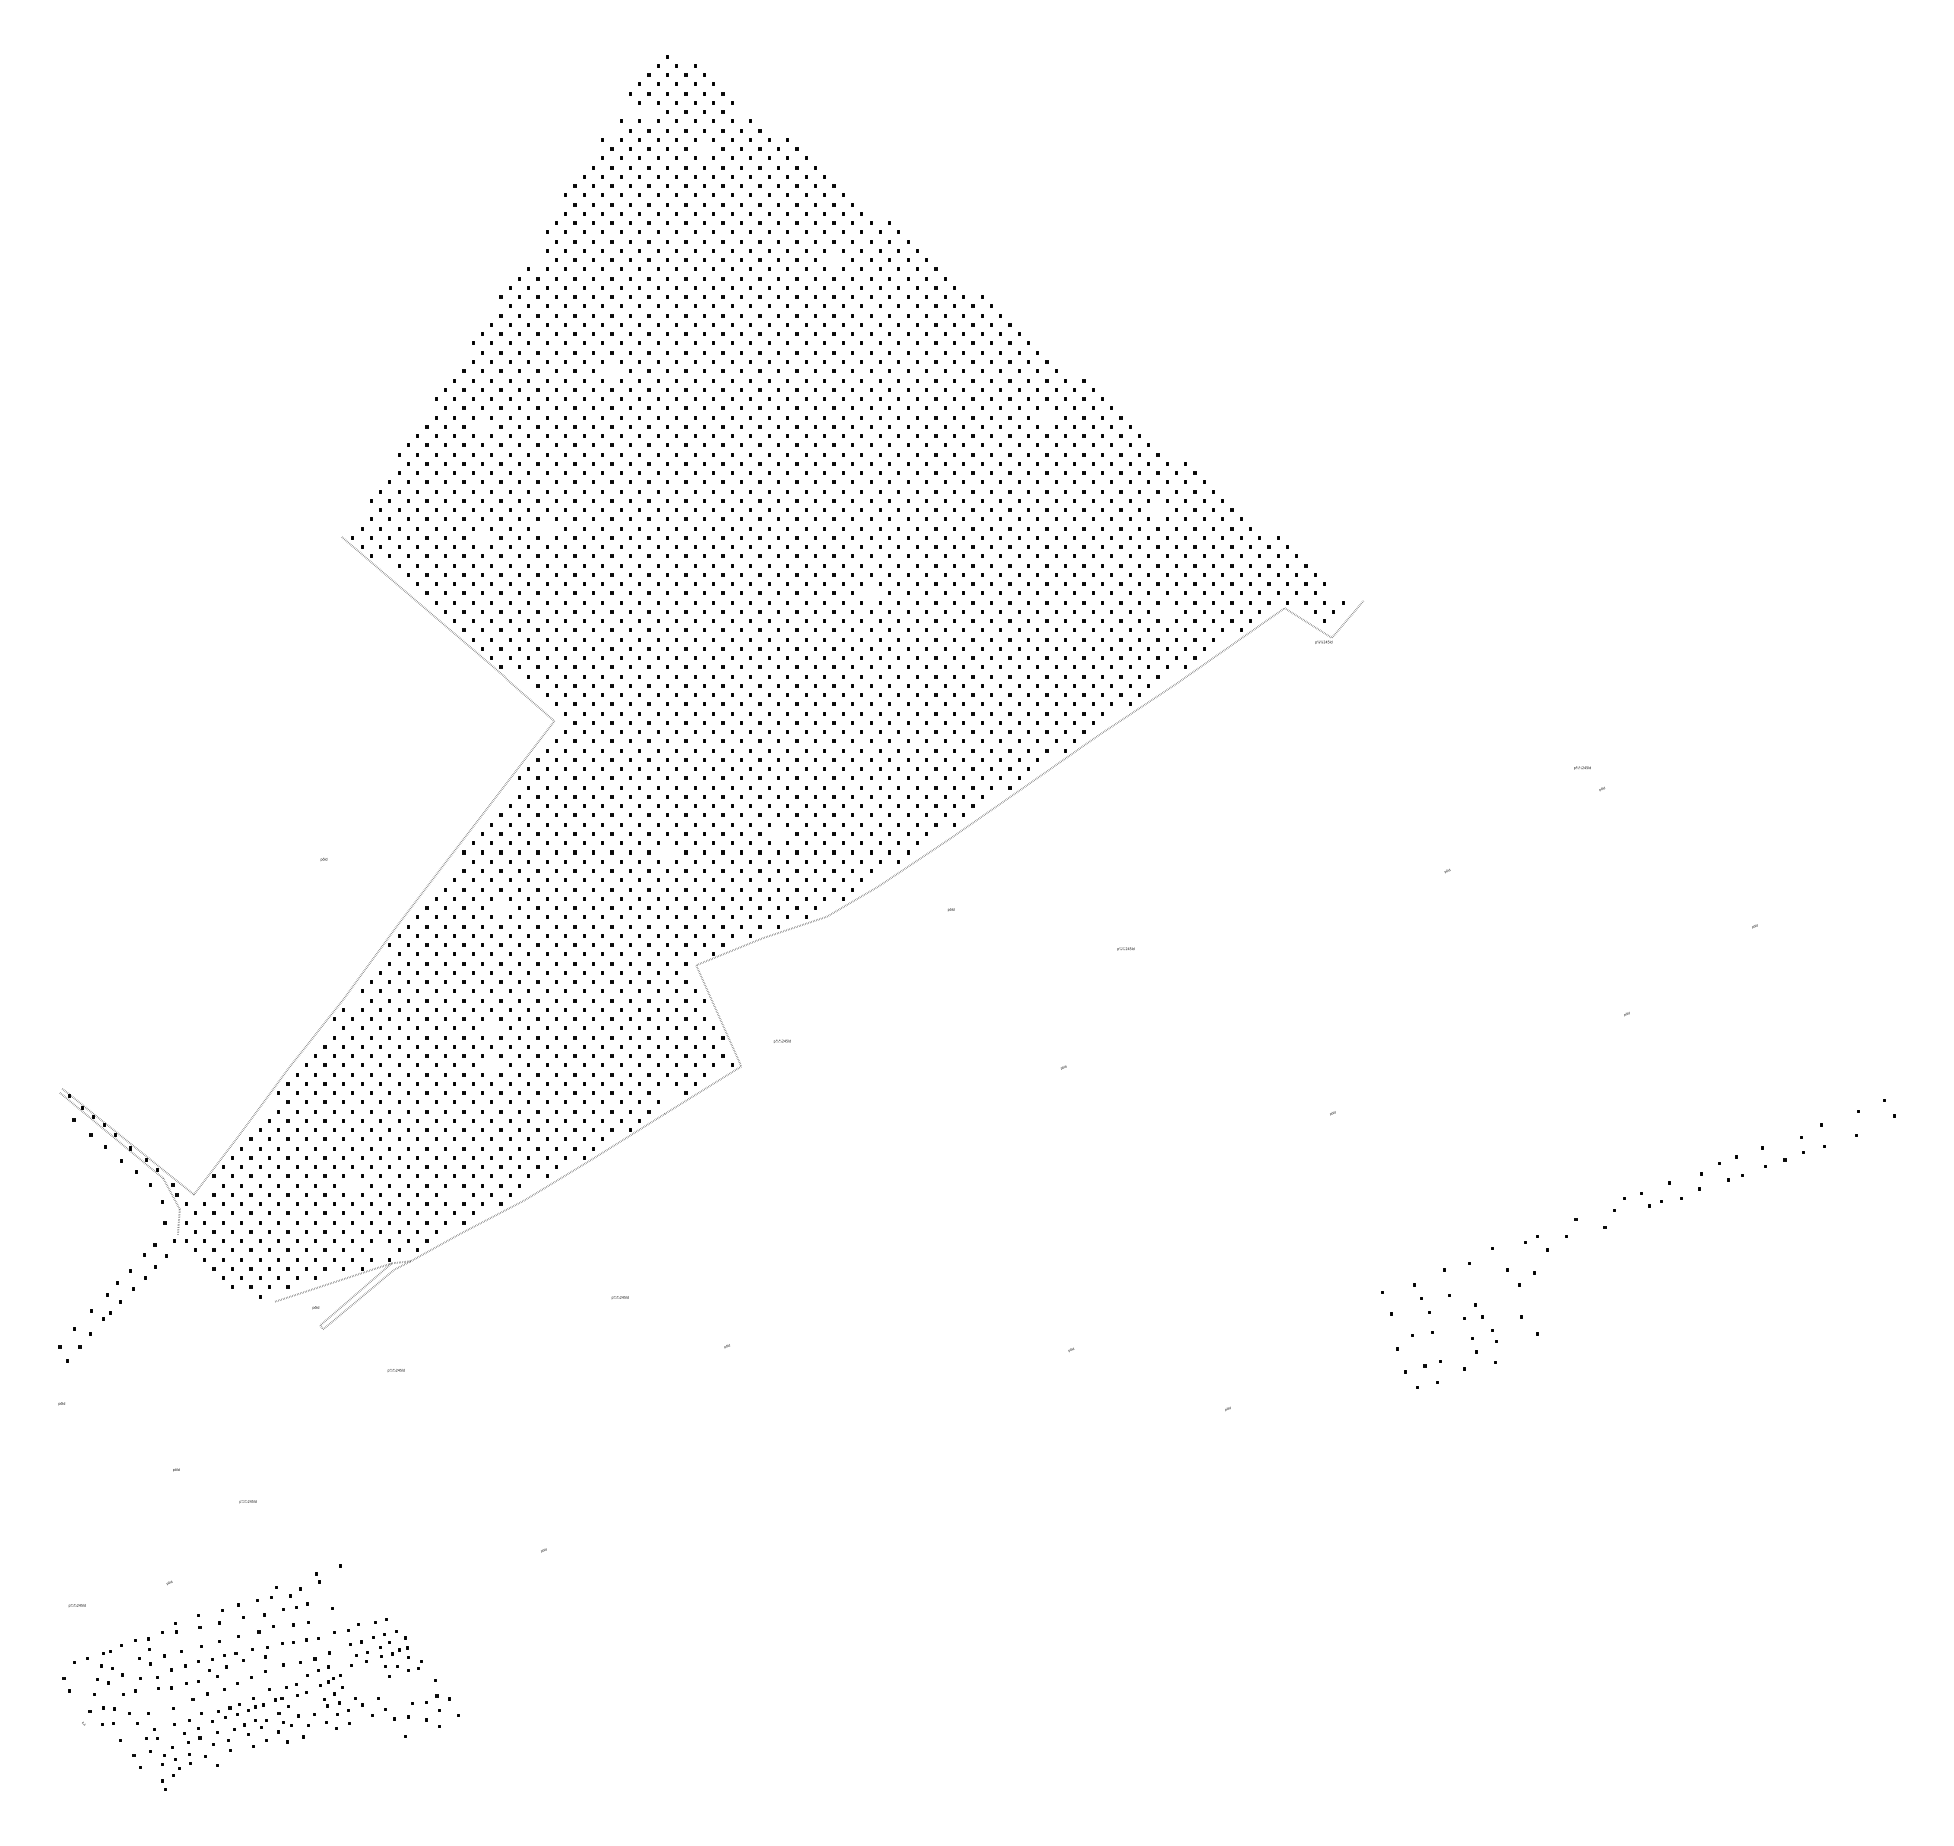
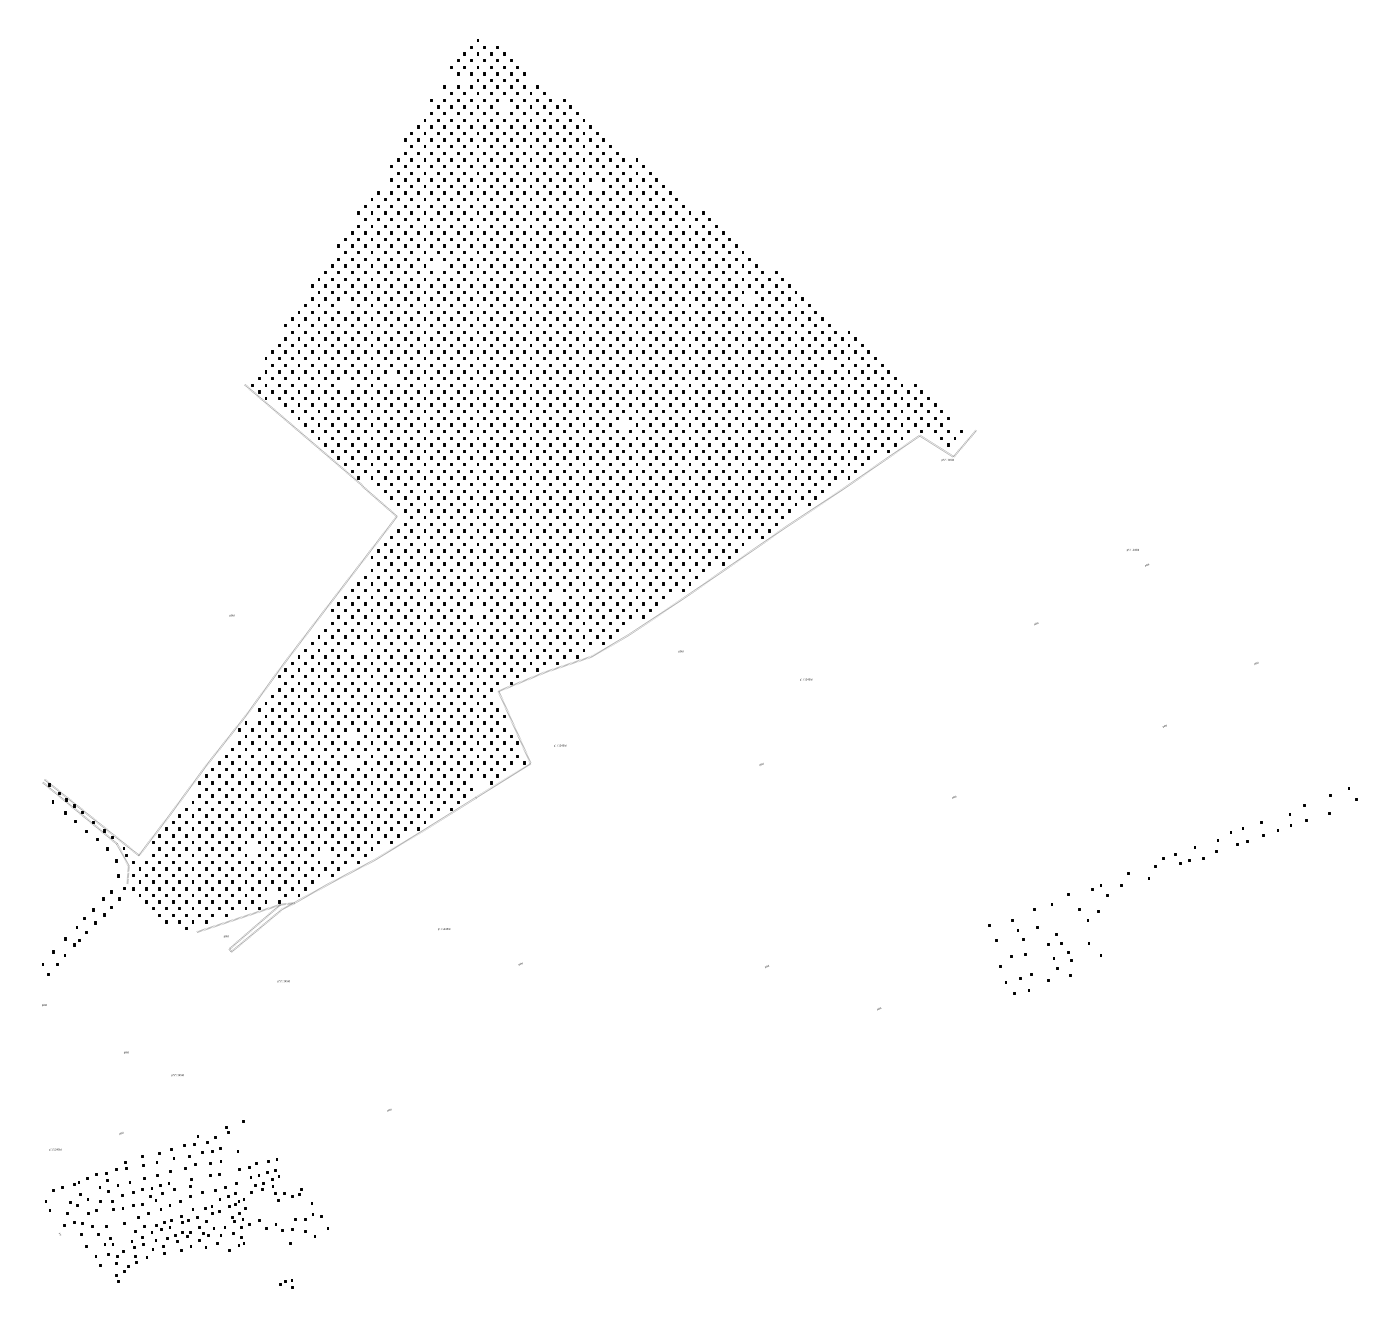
part: (400, 1647) -> (286, 1279), moved
part: (330, 1741) -> (236, 1246), added

